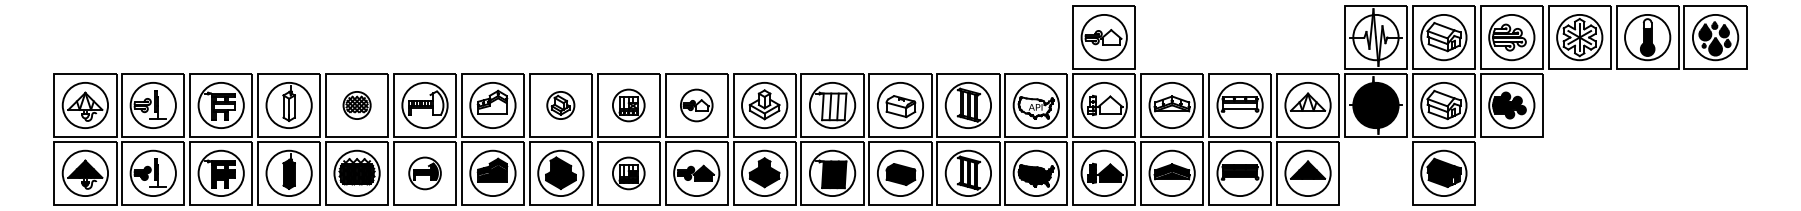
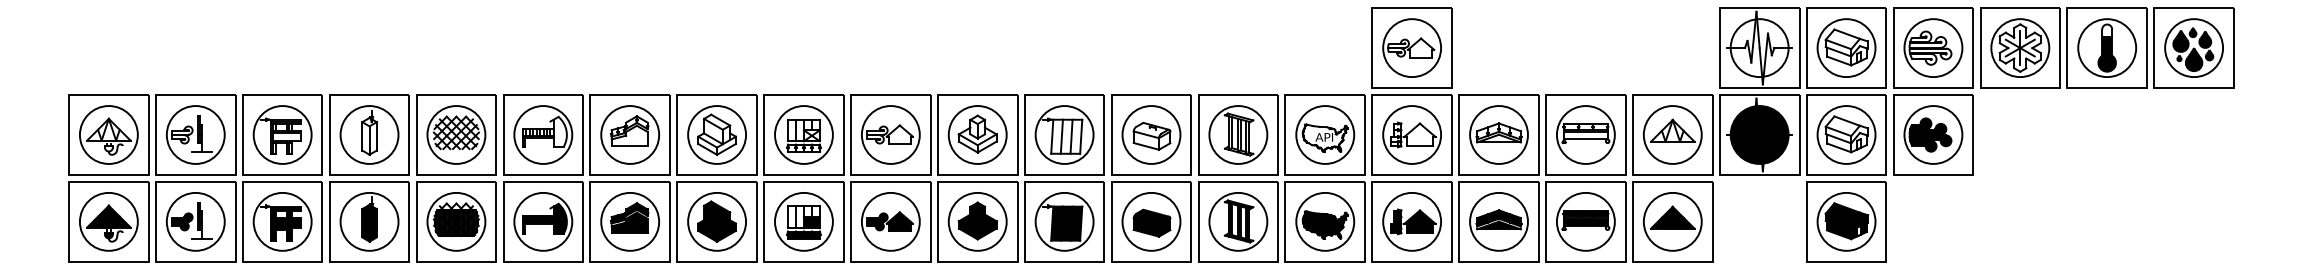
part: (357, 105) -> (456, 134), size x1.67
part: (560, 105) -> (716, 134), size x1.67
part: (628, 105) -> (803, 134), size x1.43
part: (696, 105) -> (890, 134), size x1.43
part: (425, 173) -> (543, 221), size x1.43
part: (628, 173) -> (803, 221), size x1.43

